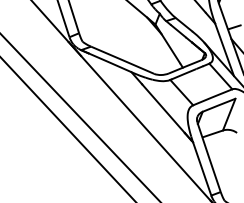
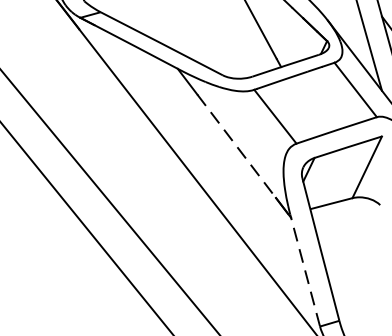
line: (163, 109) -> (236, 147), solid -> dashed
line: (202, 168) -> (306, 271), solid -> dashed

